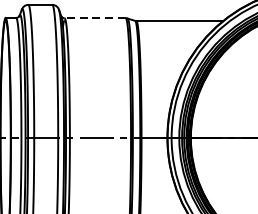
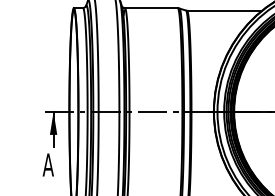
line: (94, 18) -> (150, 8), dashed -> solid

